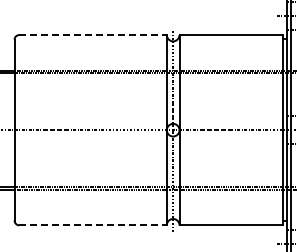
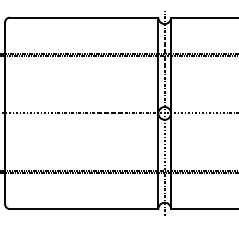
line: (93, 35) -> (84, 18), dashed -> solid
line: (93, 225) -> (84, 209), dashed -> solid

